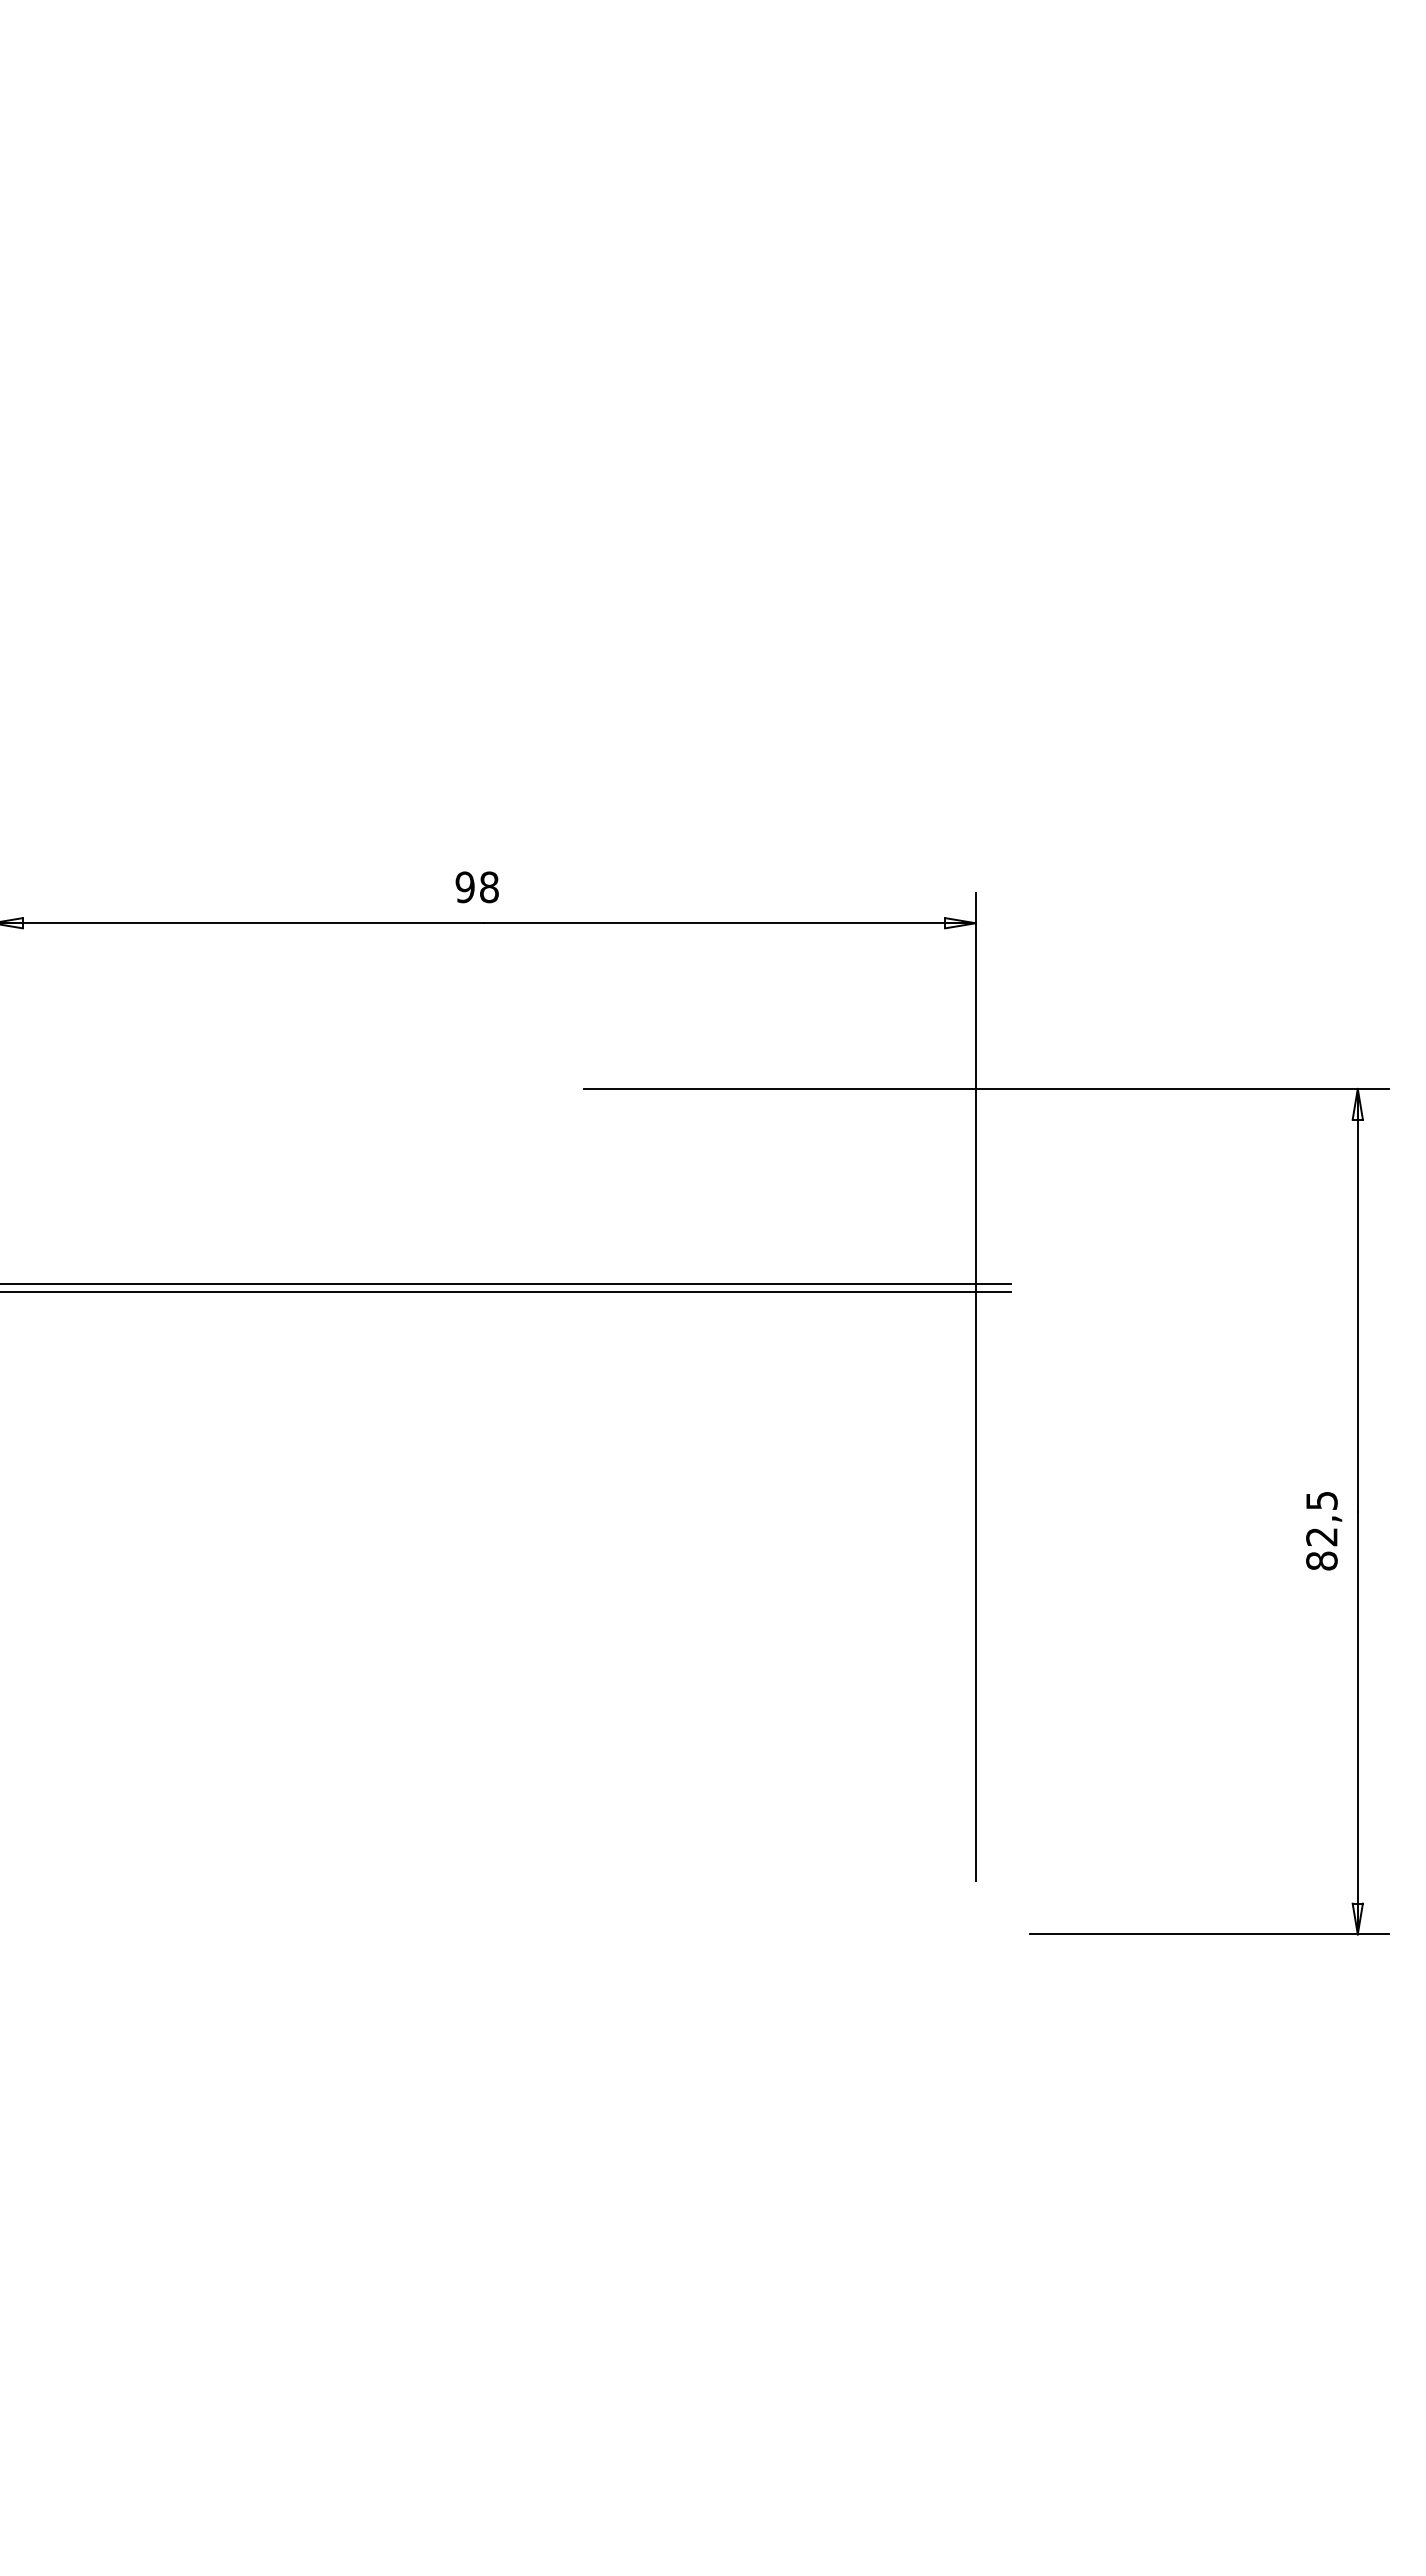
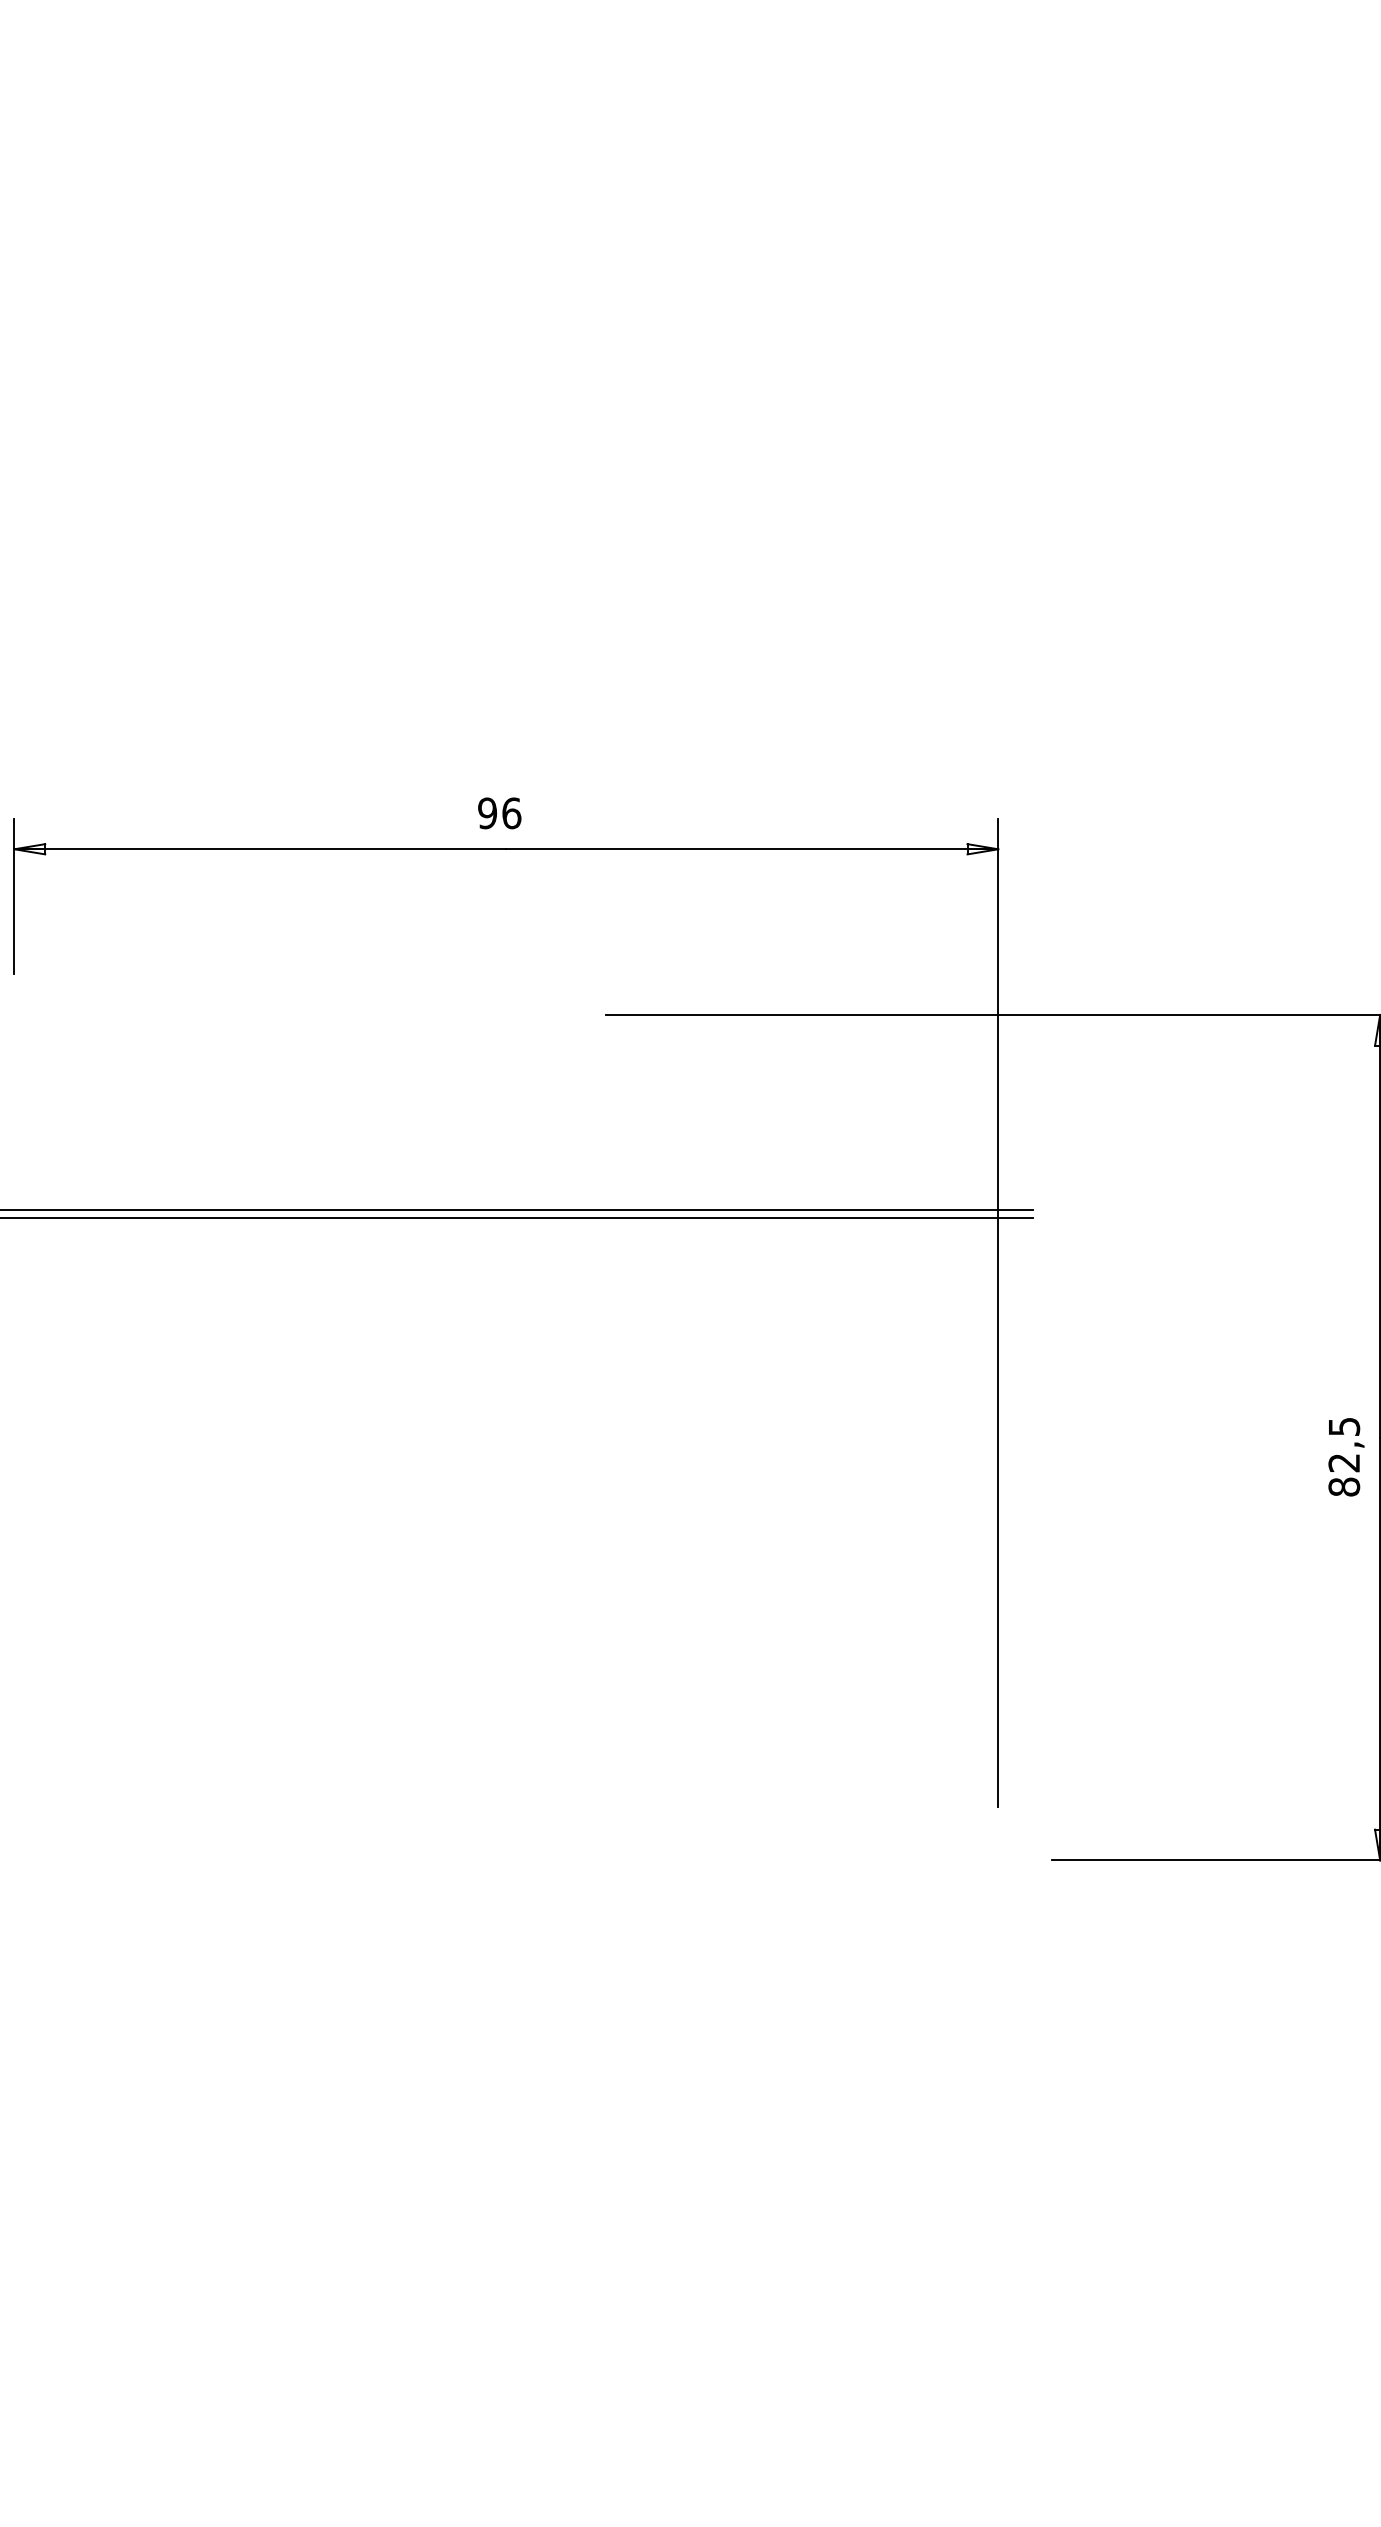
text: (489, 887) -> (511, 813), 98 -> 96

